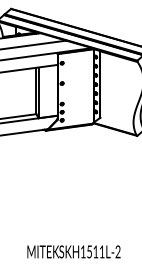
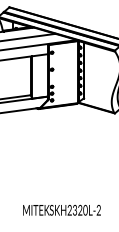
text: (92, 250) -> (77, 209), SKH1511L-2 -> SKH2320L-2

